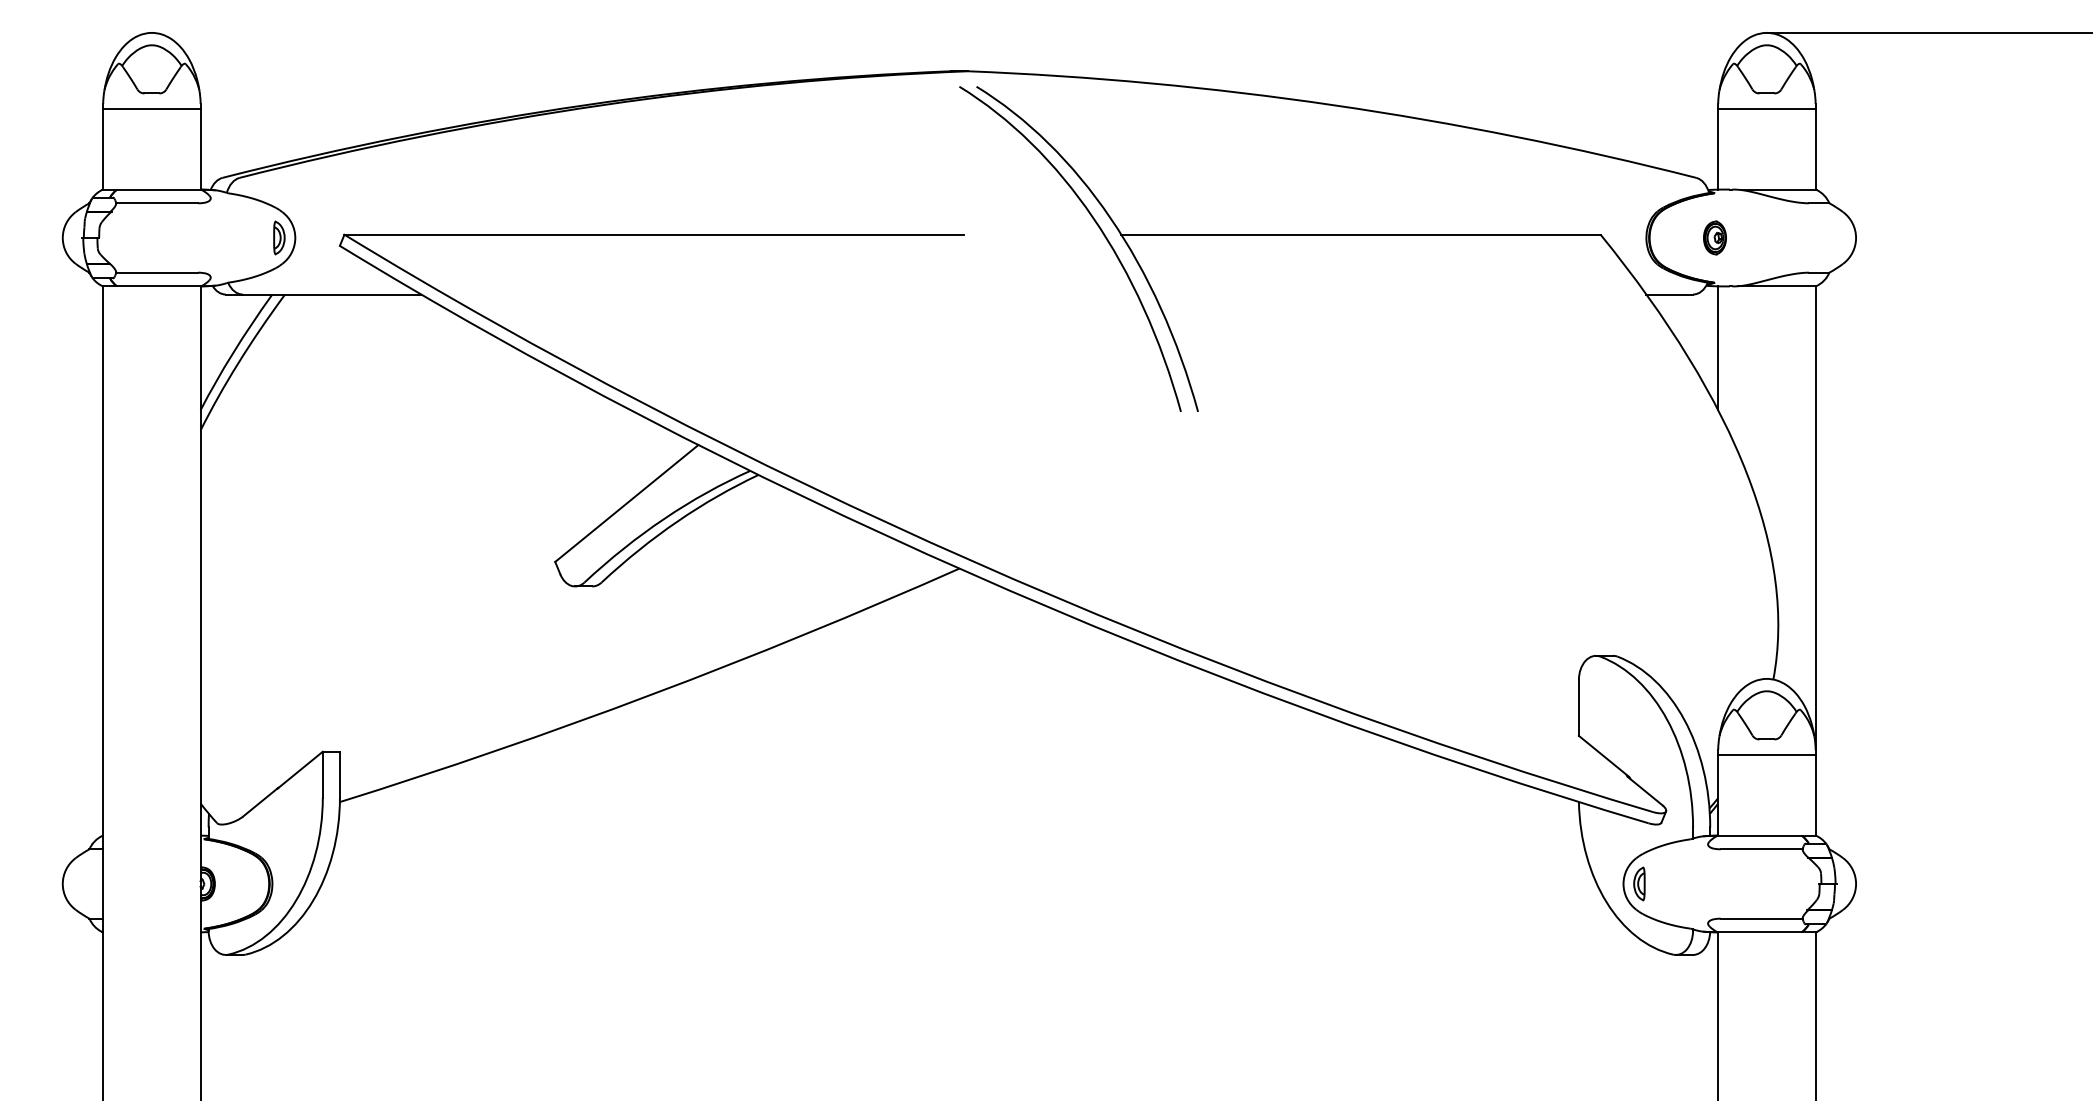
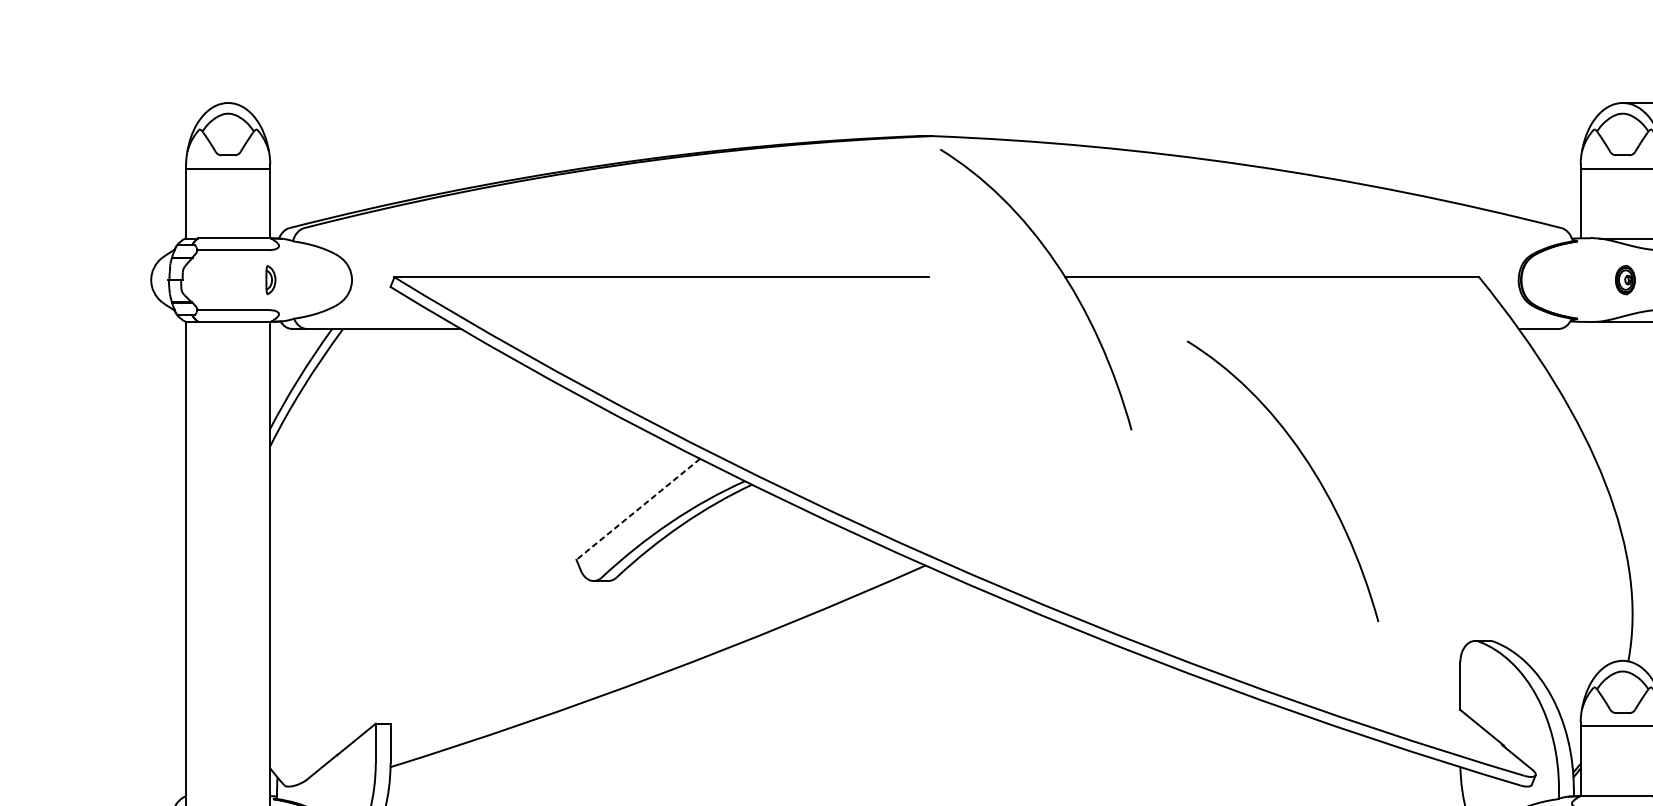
curve: (1099, 229) -> (1308, 464), moved
part: (279, 237) -> (271, 279), moved
part: (1714, 237) -> (1624, 279), moved
line: (1718, 348) -> (1580, 375), removed
line: (626, 503) -> (638, 509), solid -> dashed

